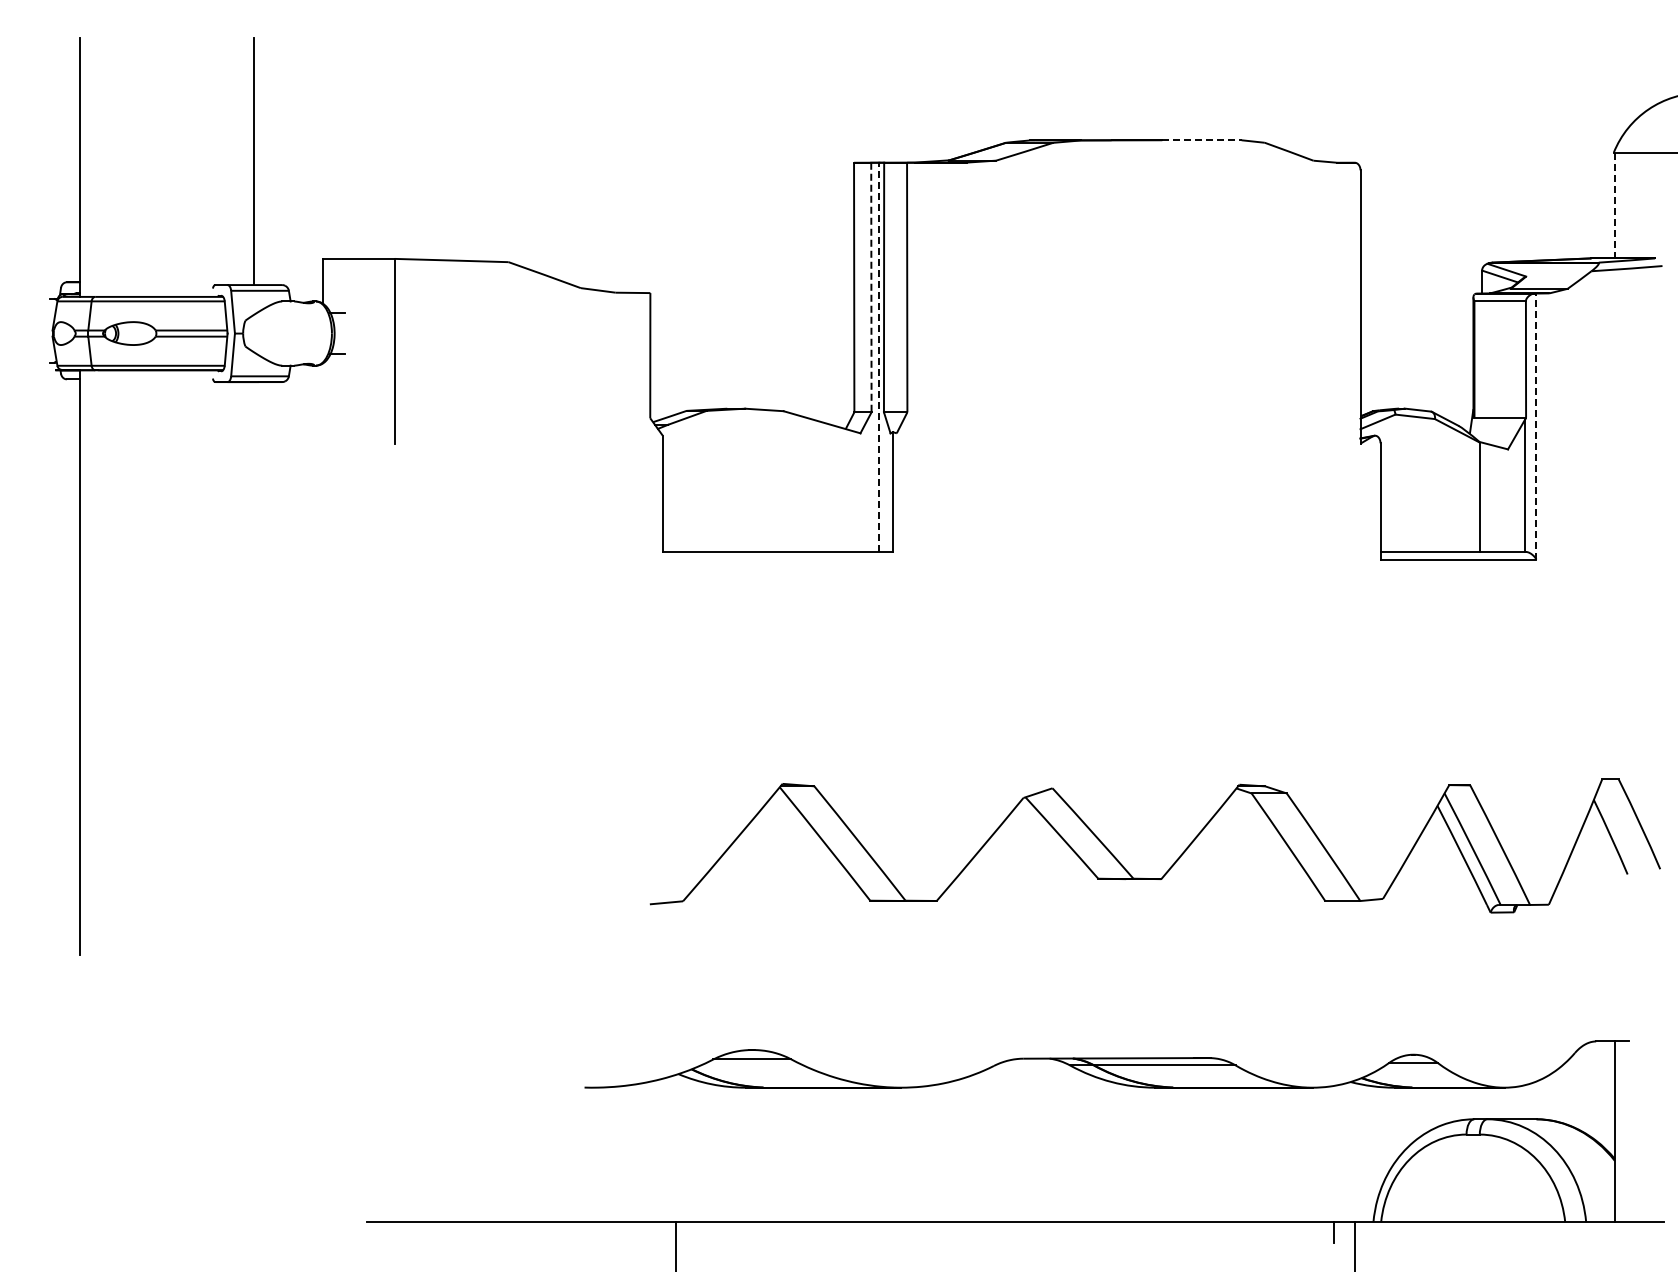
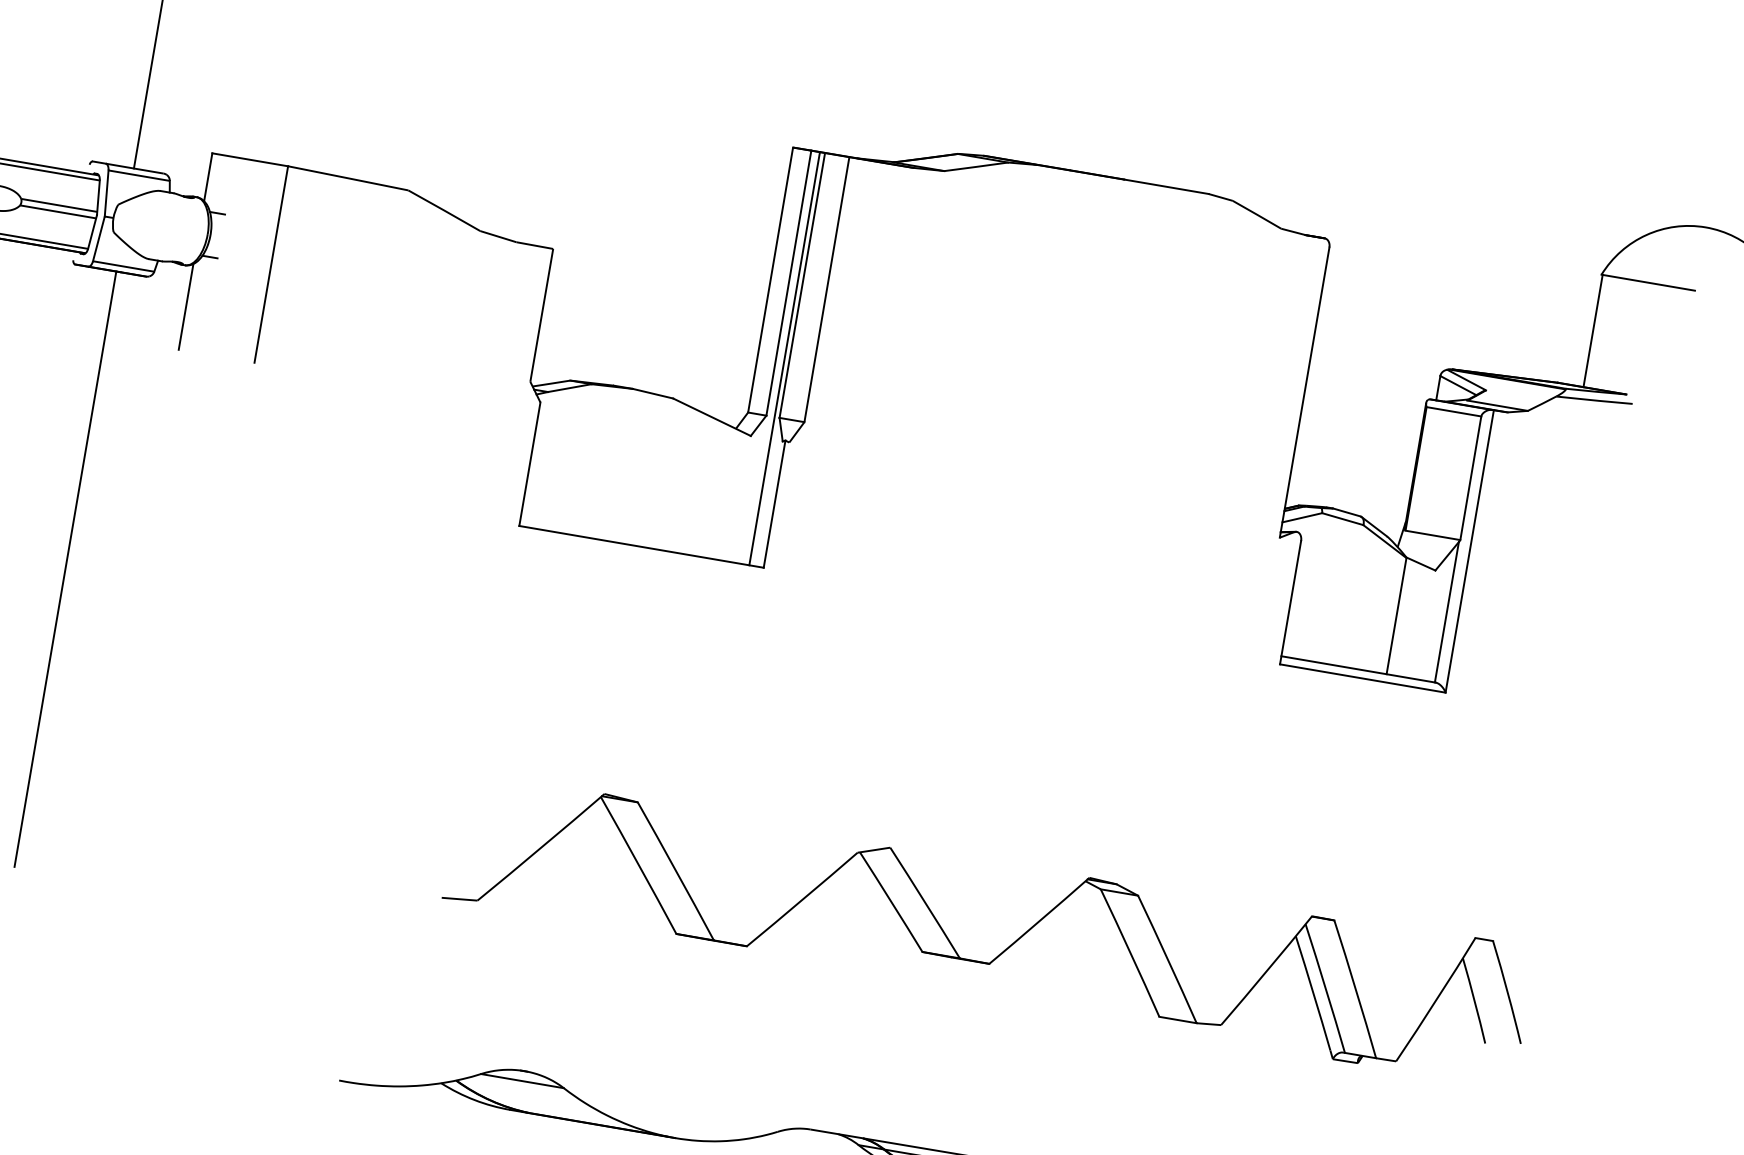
line: (1201, 140) -> (1166, 186), dashed -> solid
line: (1614, 205) -> (1592, 330), dashed -> solid
line: (871, 287) -> (788, 283), dashed -> solid
line: (879, 357) -> (784, 358), dashed -> solid
line: (323, 403) -> (186, 306), added
line: (1536, 426) -> (1469, 551), dashed -> solid
line: (254, 662) -> (65, 569), added

